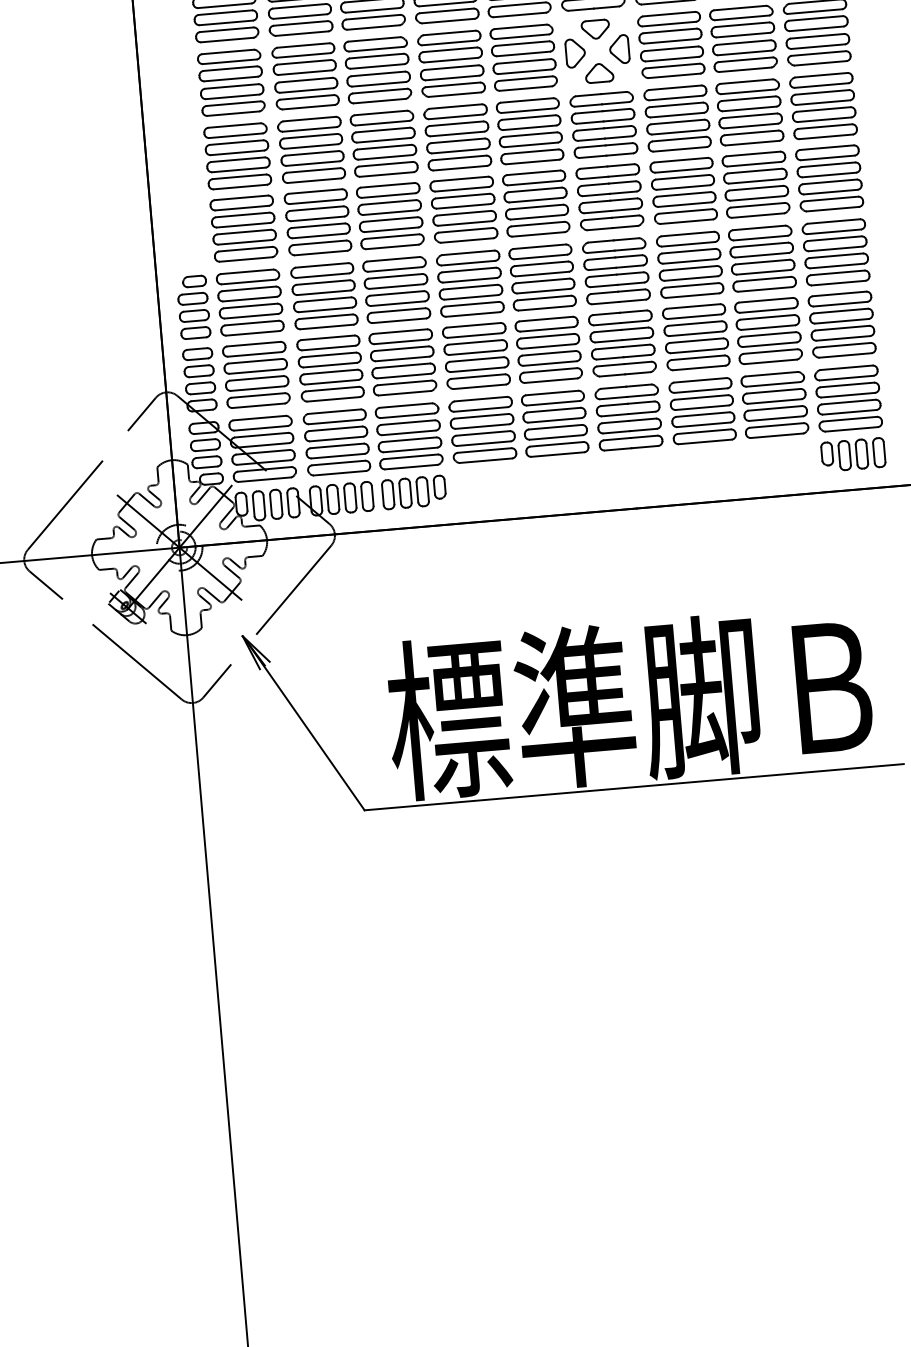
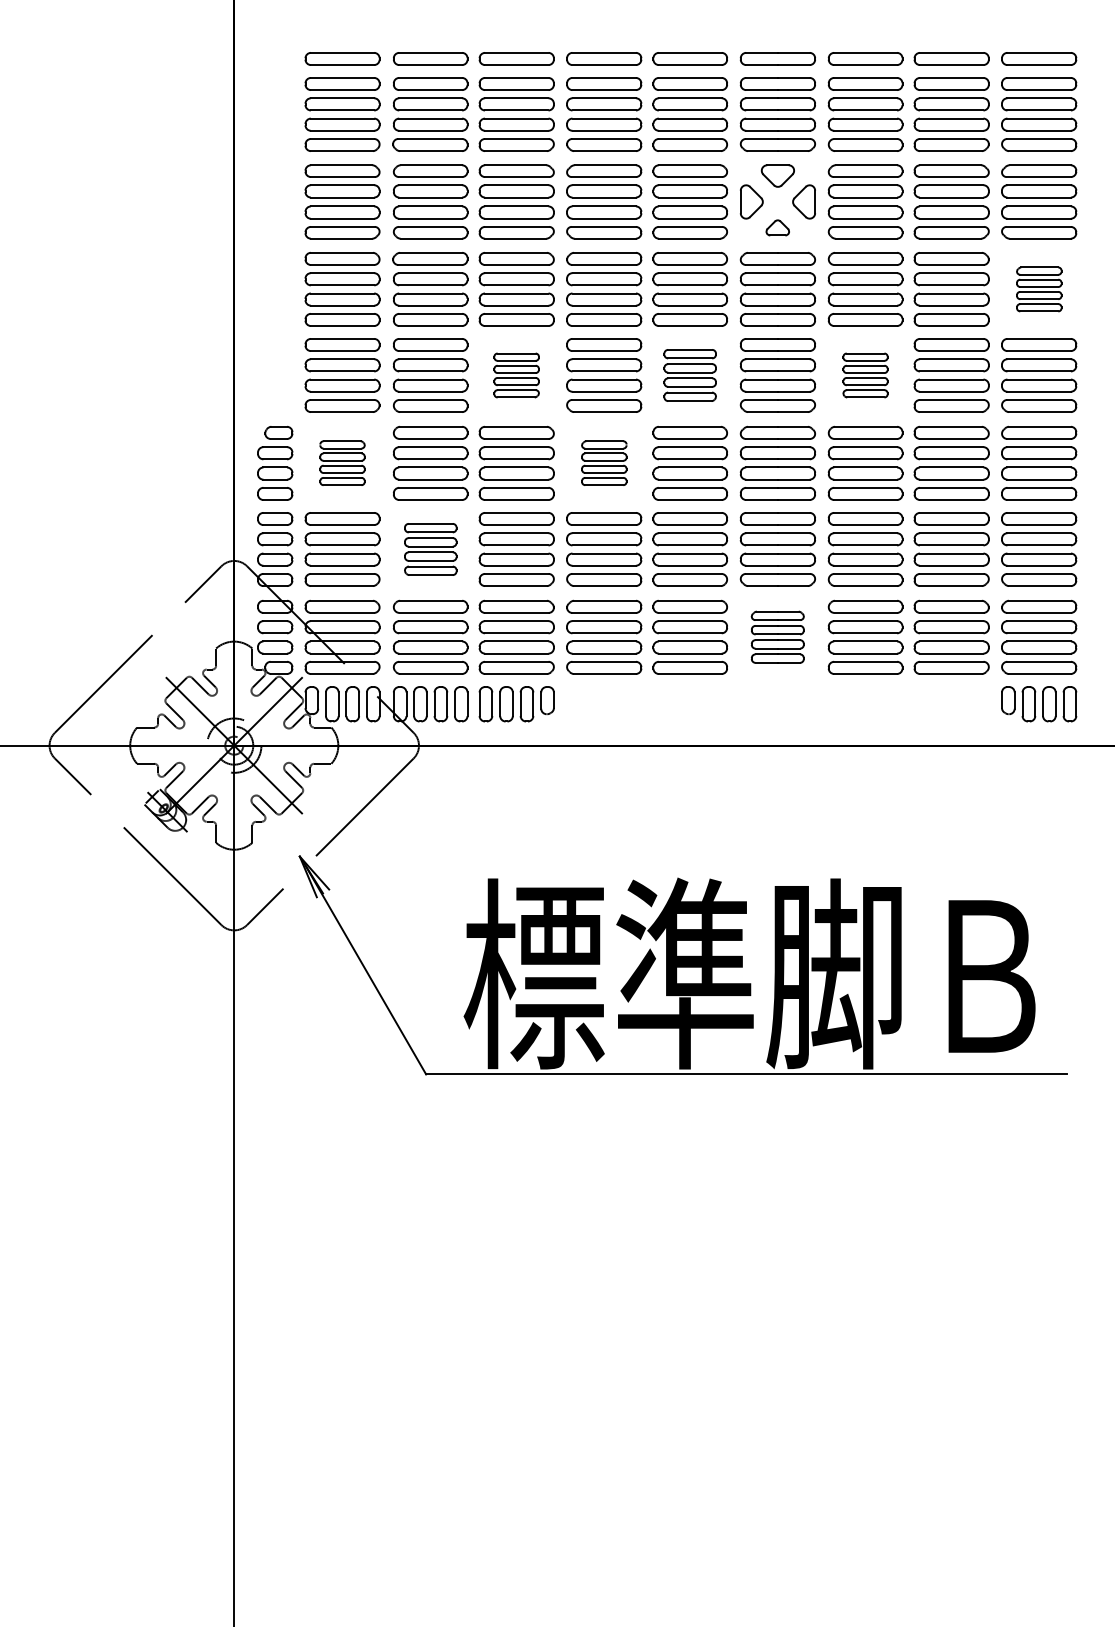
part: (598, 72) -> (777, 227), size x0.7
part: (823, 106) -> (1039, 289), size x0.6
part: (683, 190) -> (865, 375), size x0.6
part: (535, 203) -> (689, 375), size x0.7
part: (390, 216) -> (516, 375), size x0.6
part: (470, 282) -> (604, 462), size x0.6
part: (250, 301) -> (342, 462), size x0.6
part: (330, 368) -> (430, 549), size x0.7
part: (628, 416) -> (777, 636), size x0.7

